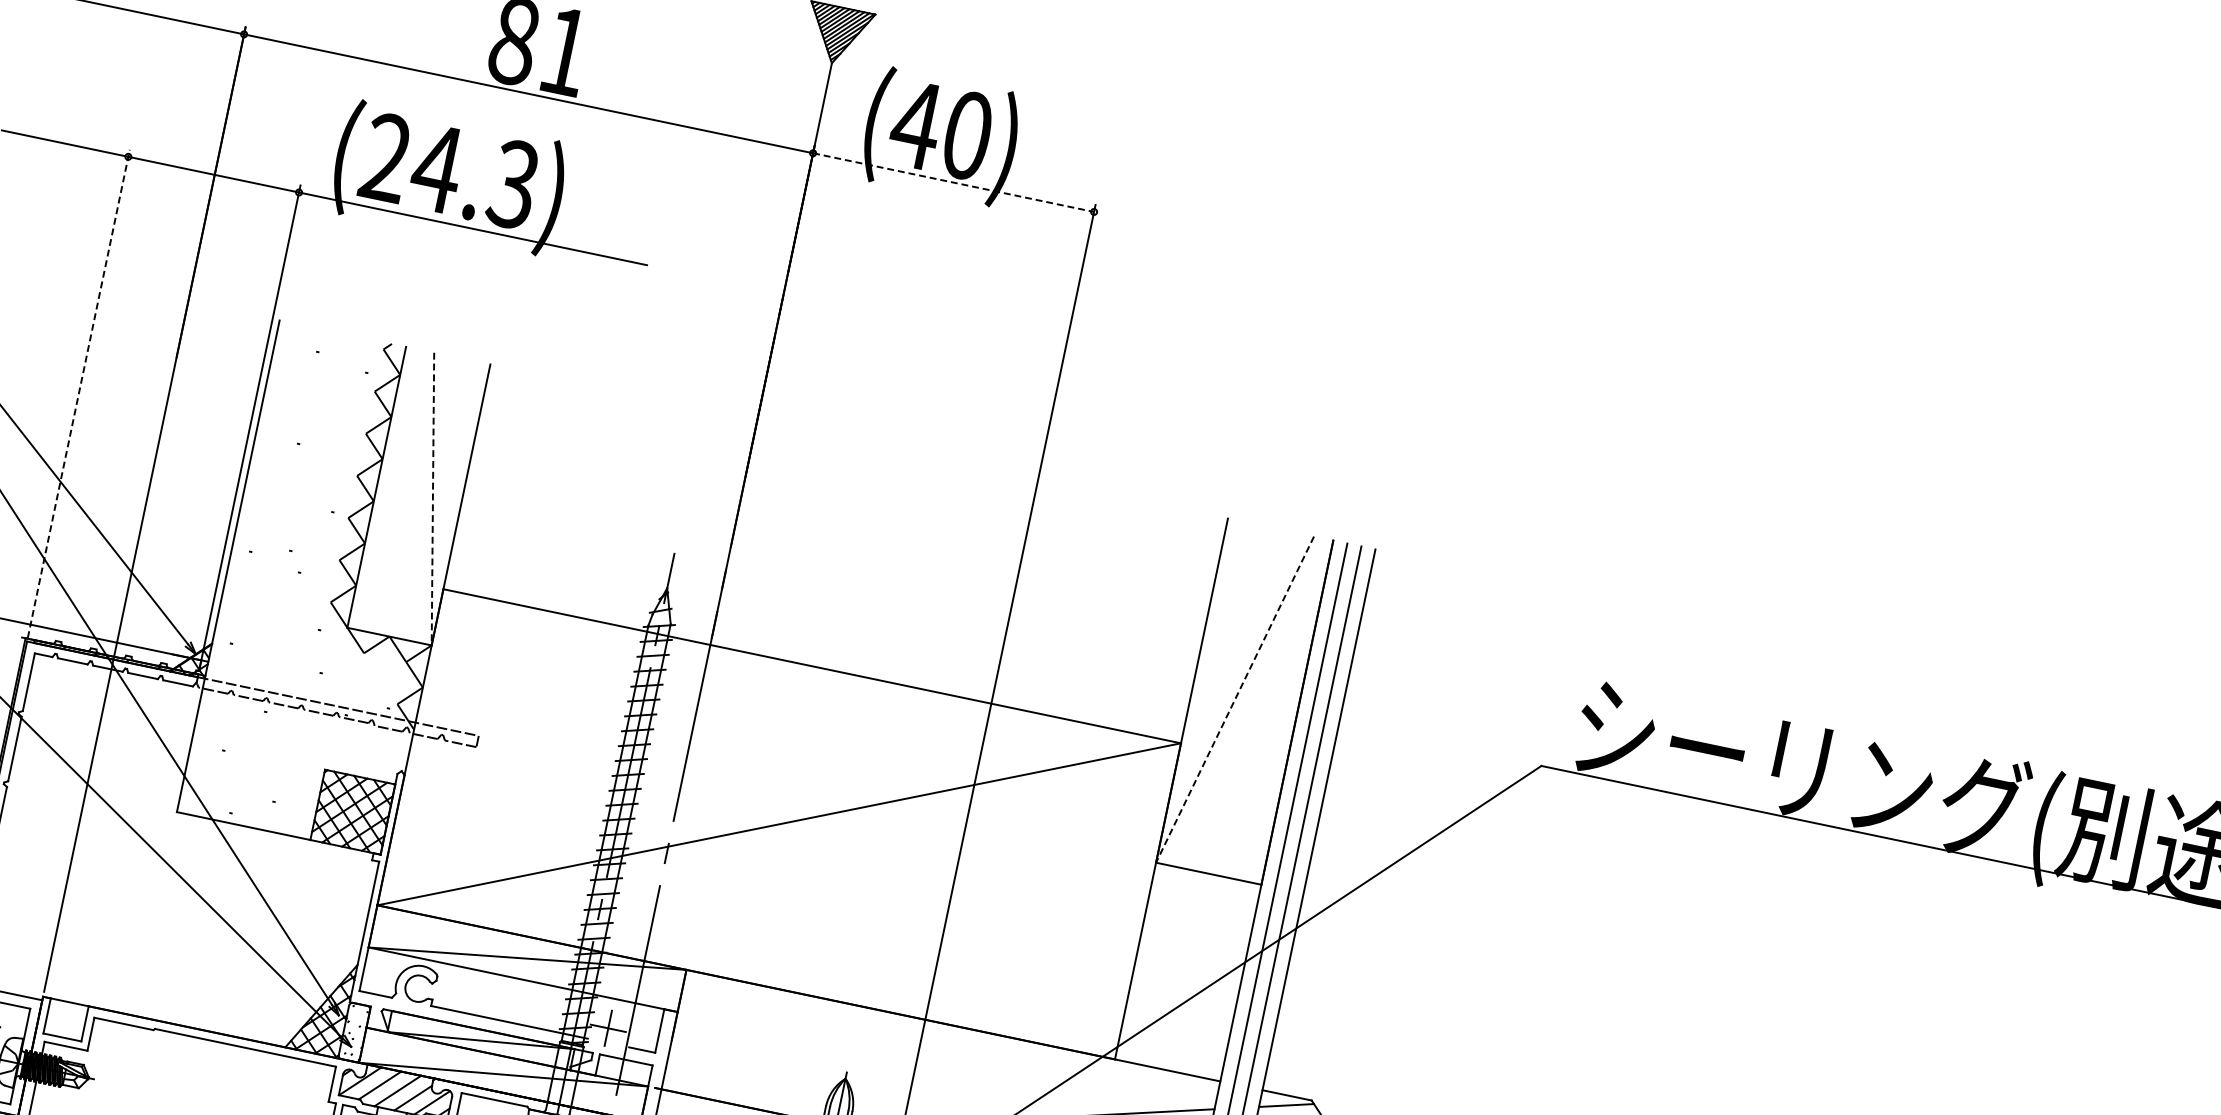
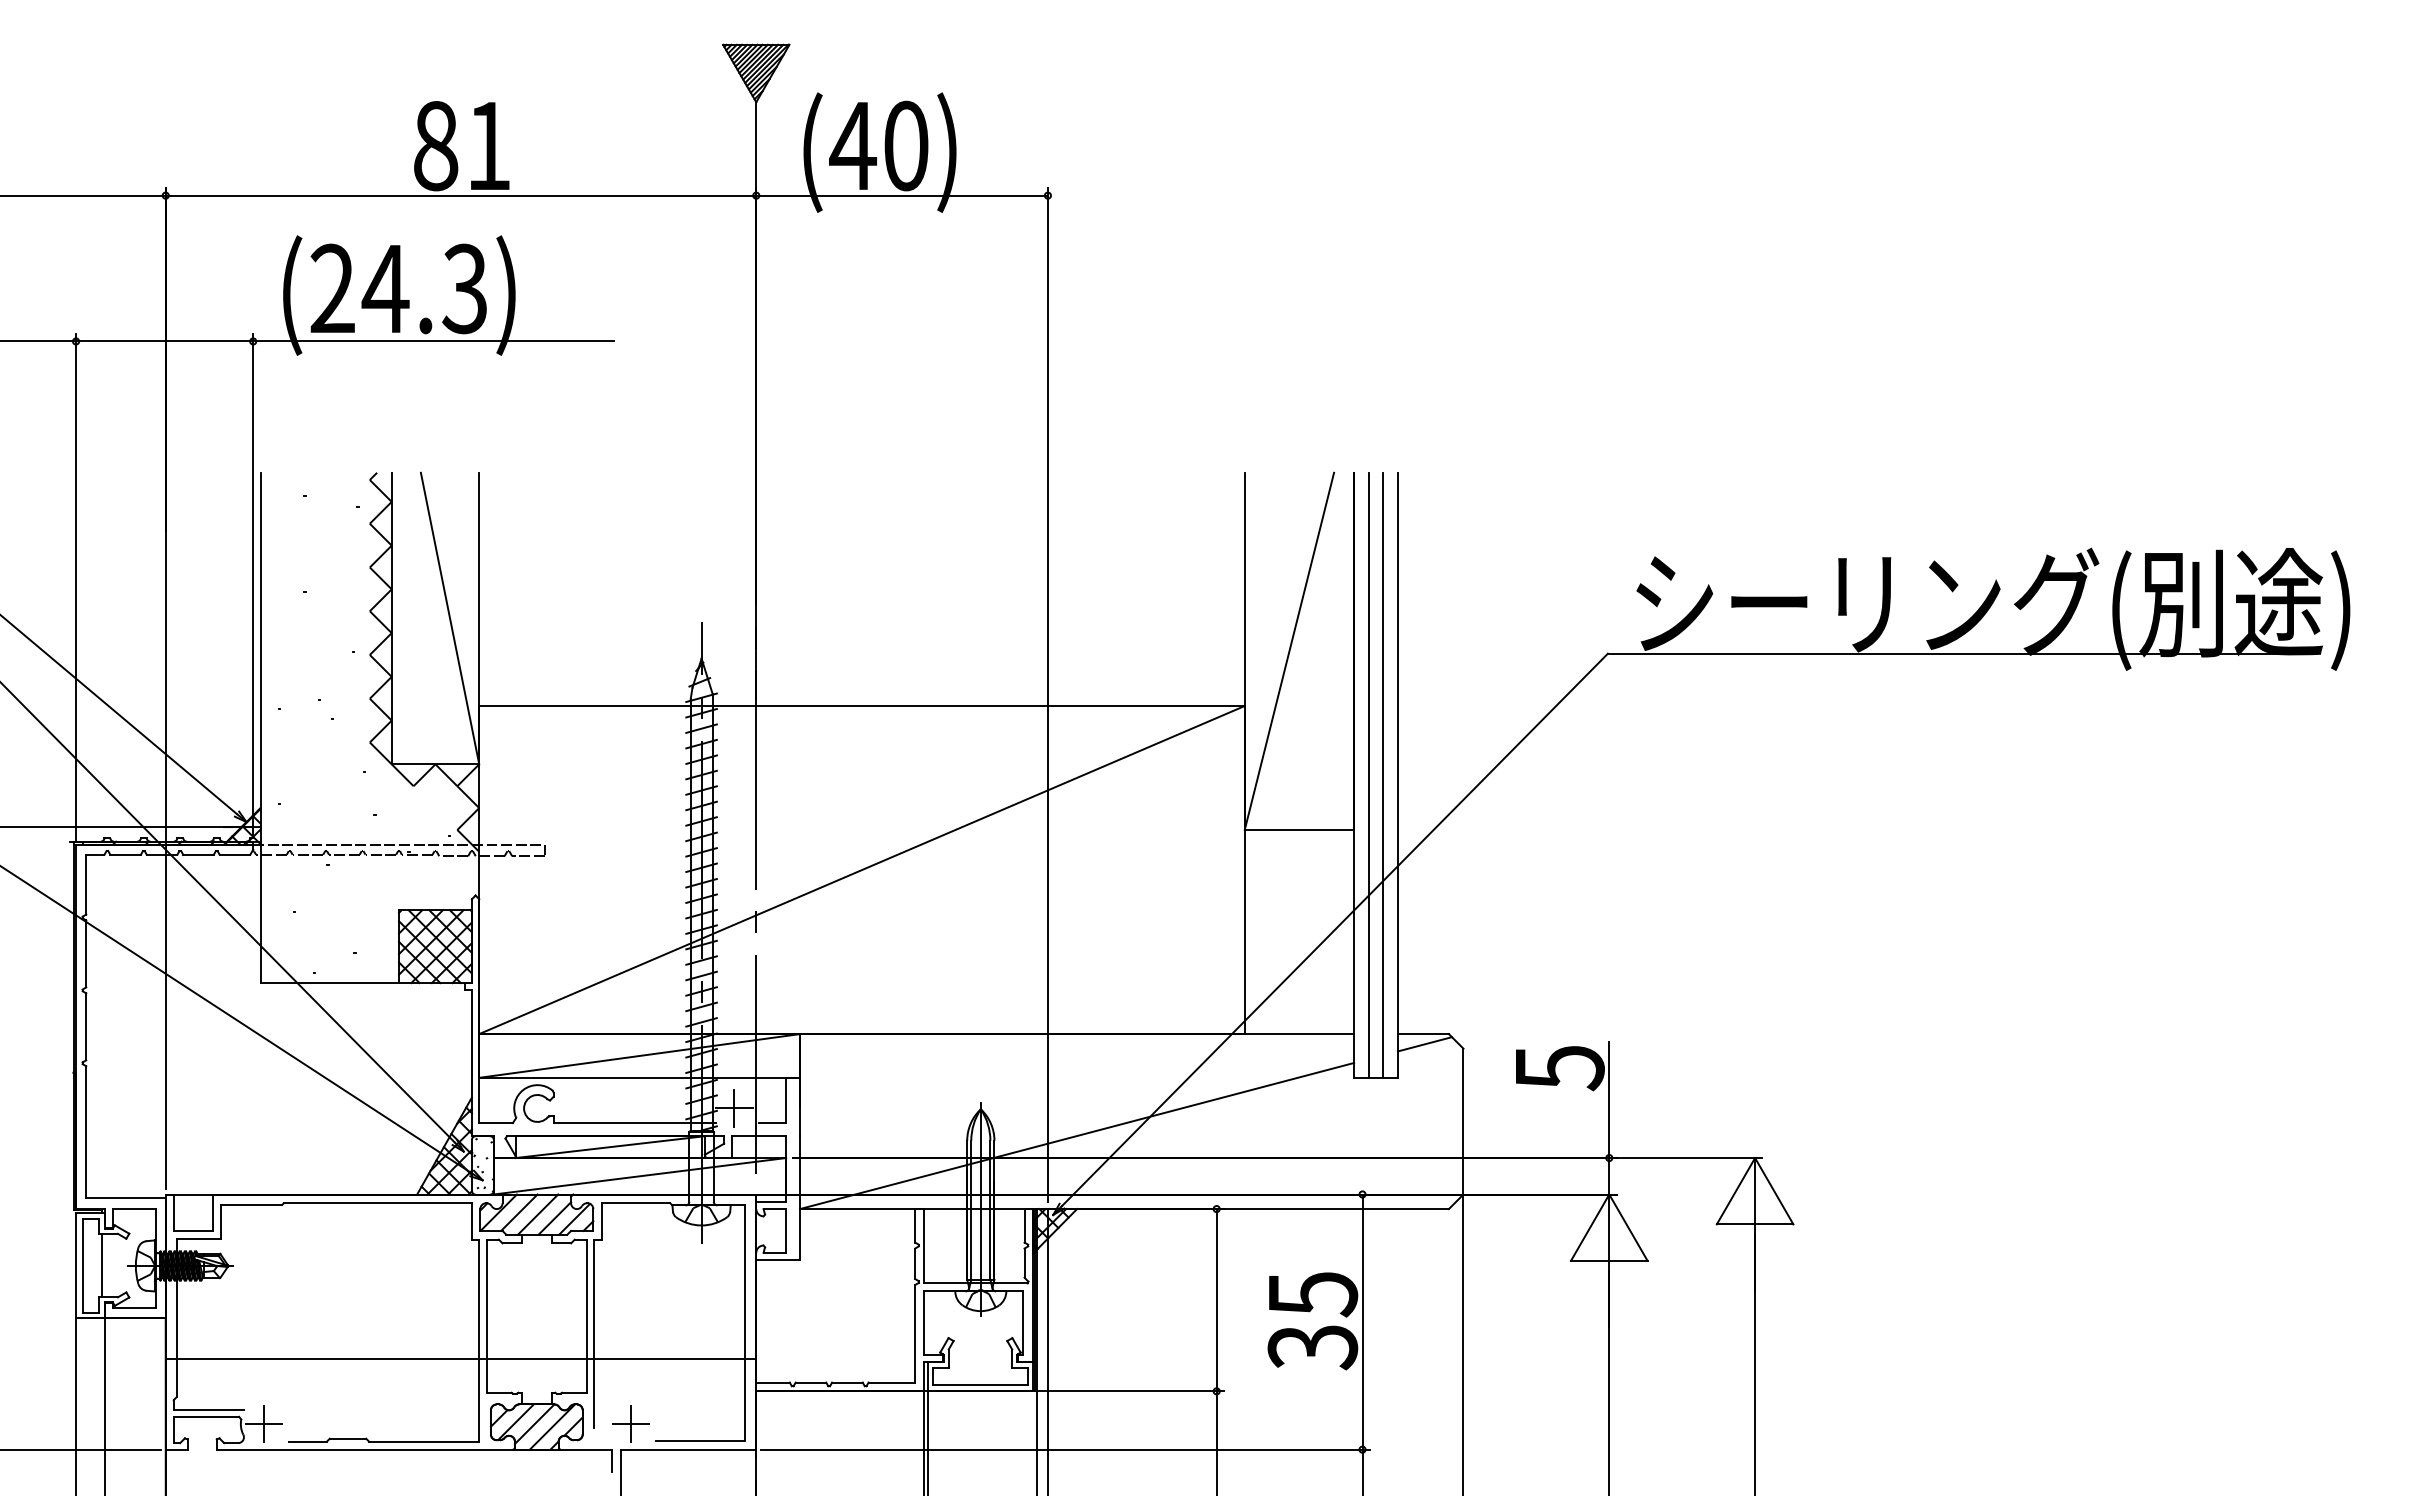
line: (954, 182) -> (902, 195), dashed -> solid
line: (79, 393) -> (76, 587), dashed -> solid
line: (433, 499) -> (450, 618), dashed -> solid
line: (1235, 699) -> (1289, 651), dashed -> solid

